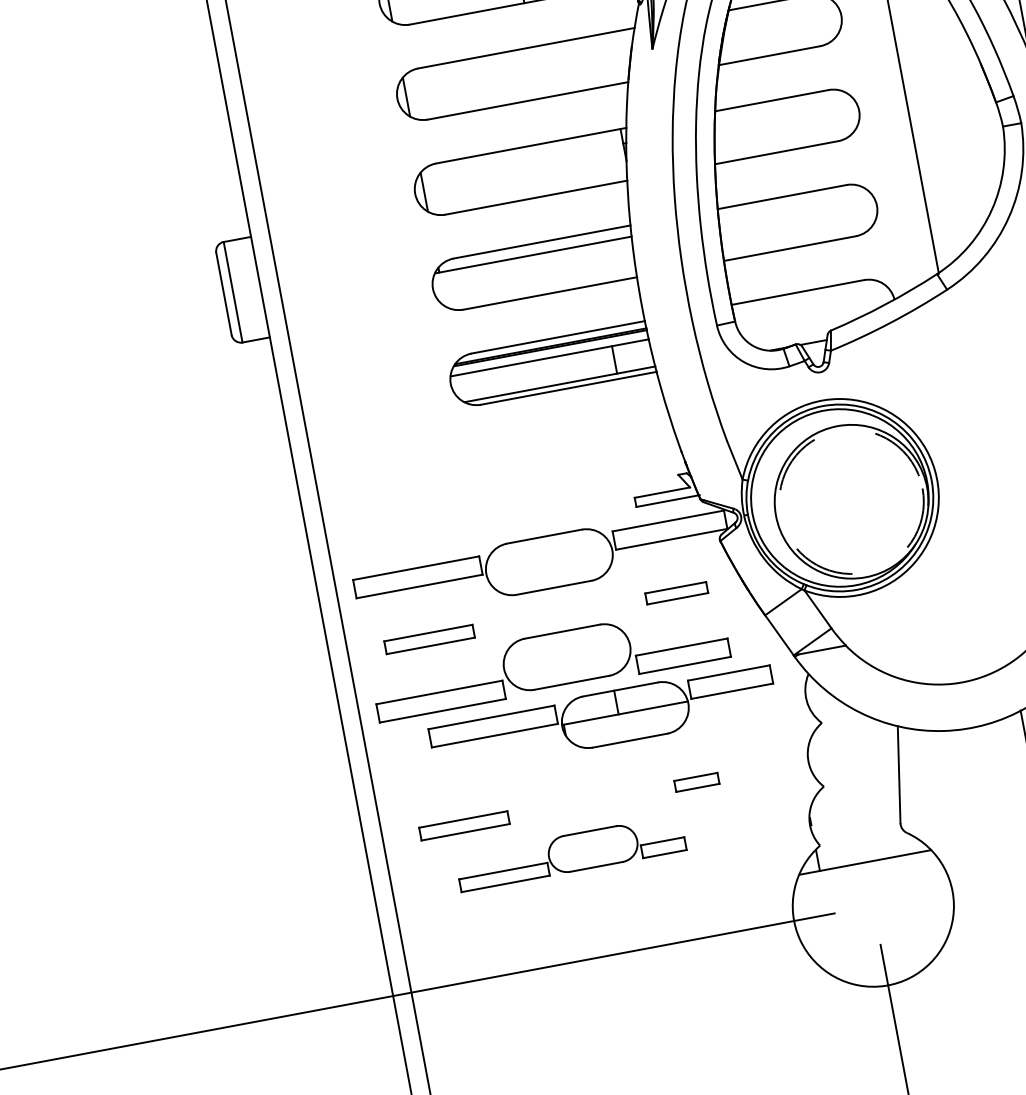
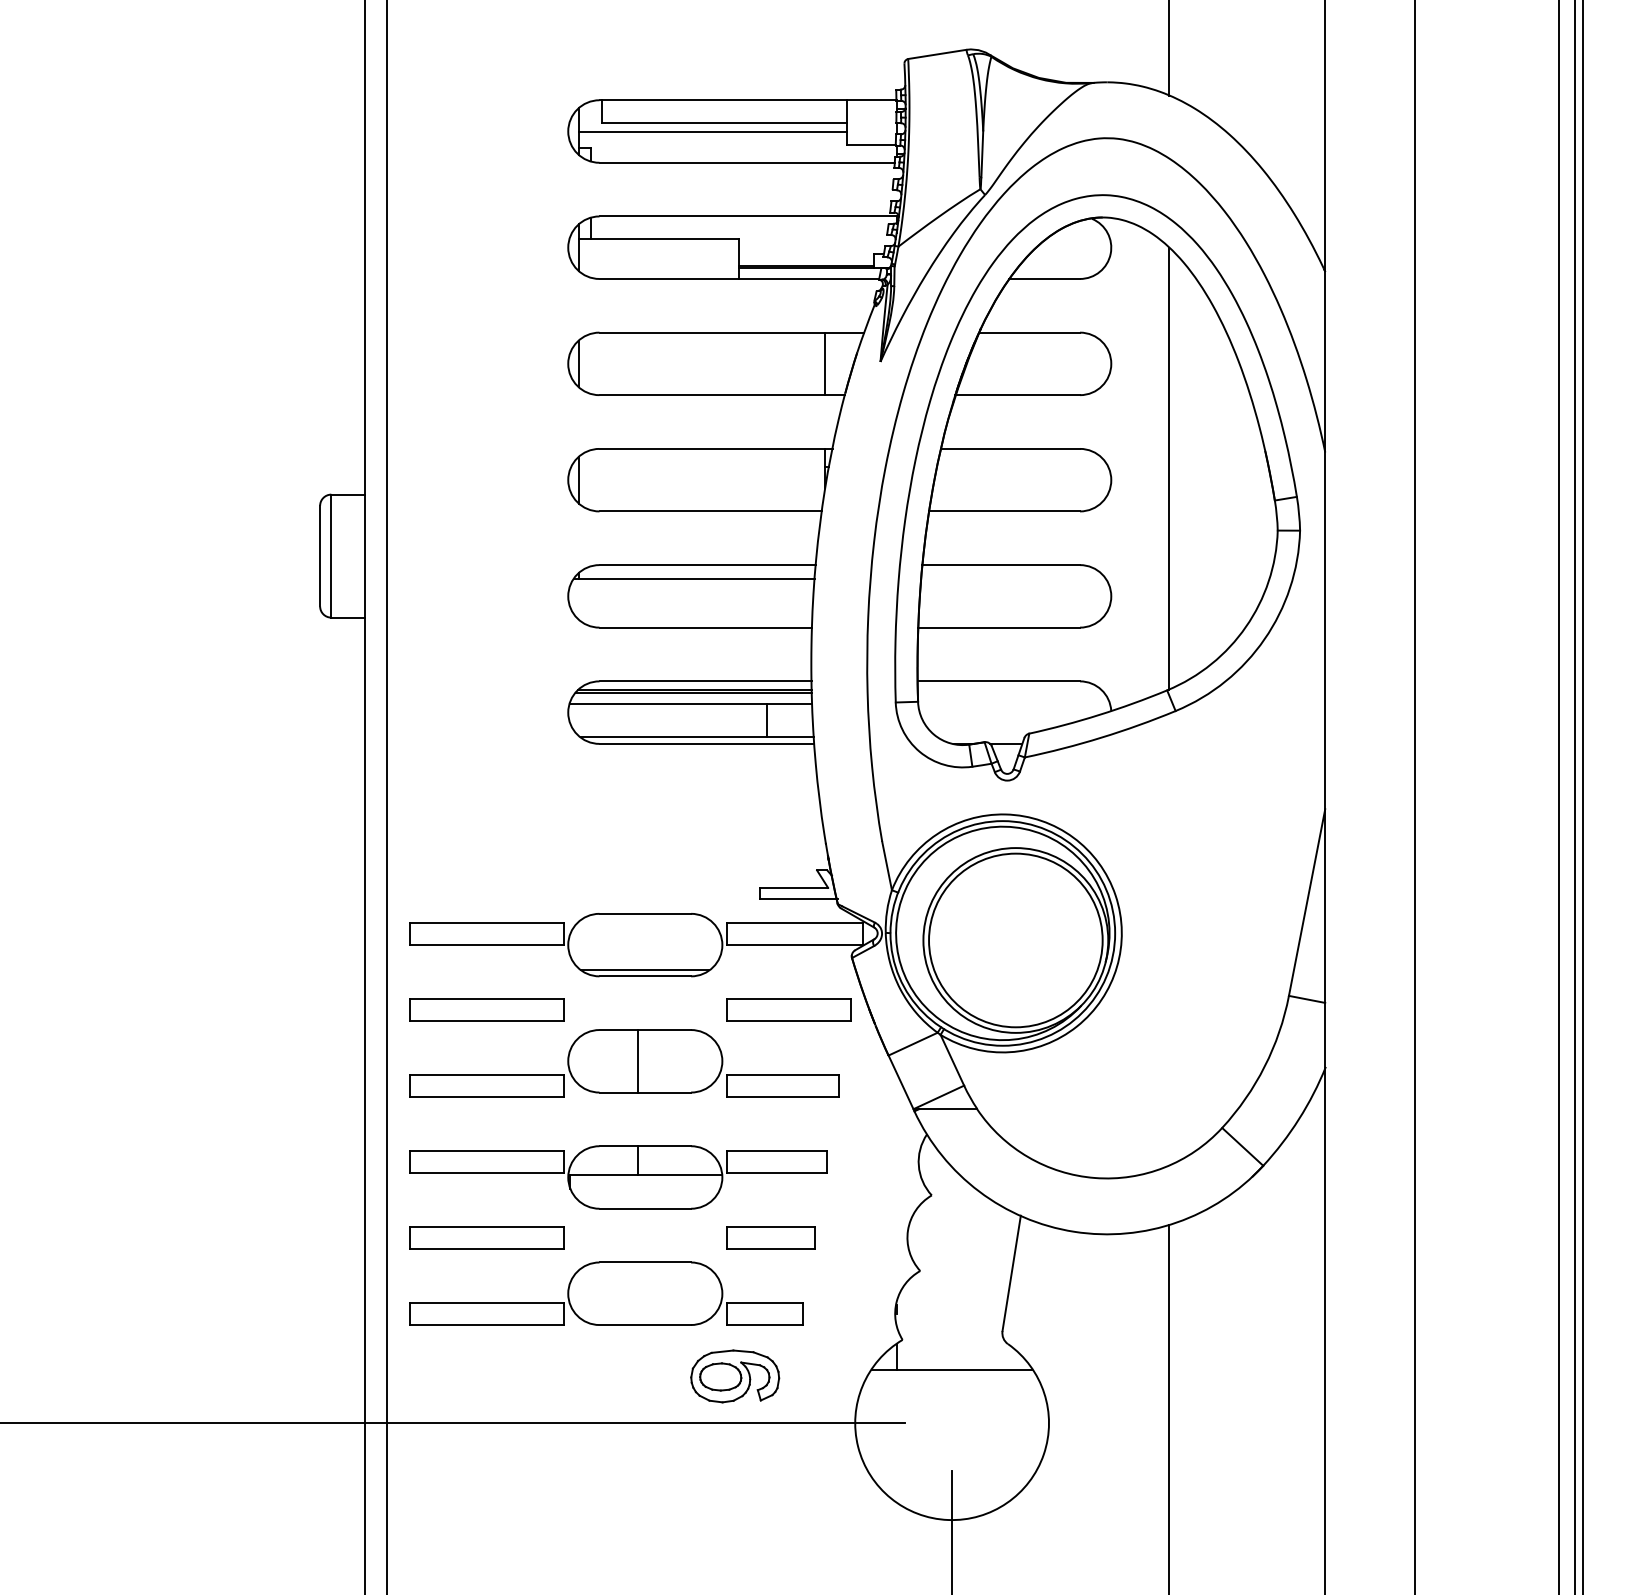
line: (607, 59) -> (825, 363), added
circle: (851, 501) -> (1015, 940), dashed -> solid
line: (553, 582) -> (645, 969), added
part: (676, 592) -> (788, 1009), size x1.67
part: (429, 639) -> (486, 1009), size x1.43
line: (560, 658) -> (637, 1061), added
part: (603, 719) -> (618, 1177), moved
part: (696, 782) -> (770, 1237), size x1.67
part: (464, 825) -> (486, 1237), size x1.43
part: (570, 853) -> (606, 1293), size x1.43
part: (689, 901) -> (735, 1376), added

